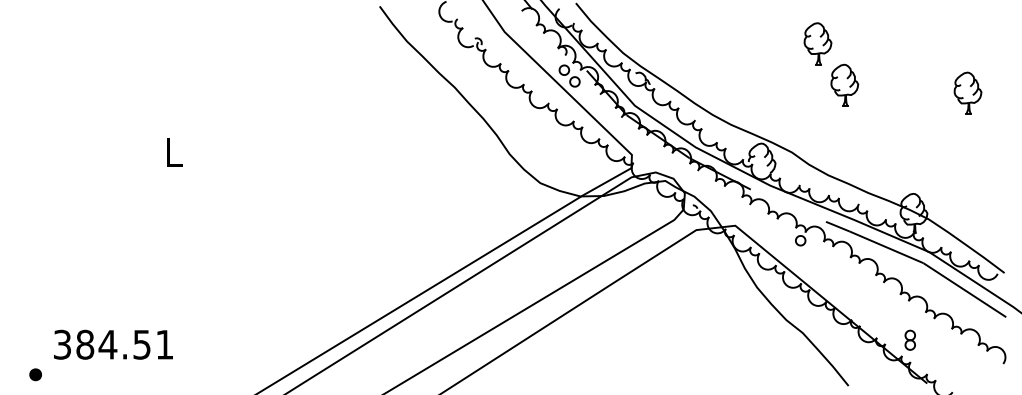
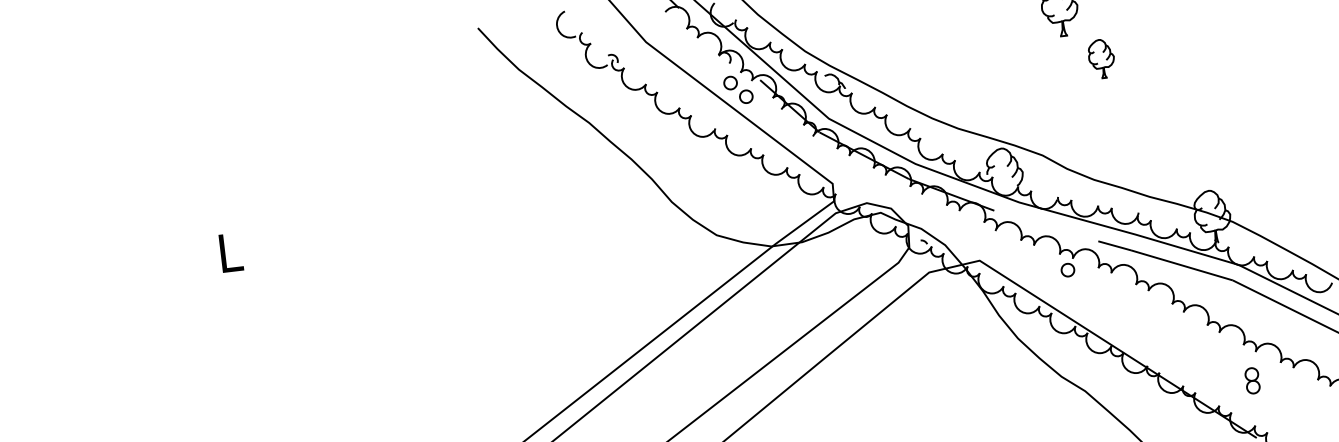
part: (844, 84) -> (1101, 57), size x0.7
part: (967, 92) -> (1263, 49), removed
part: (909, 339) -> (1251, 379), moved

